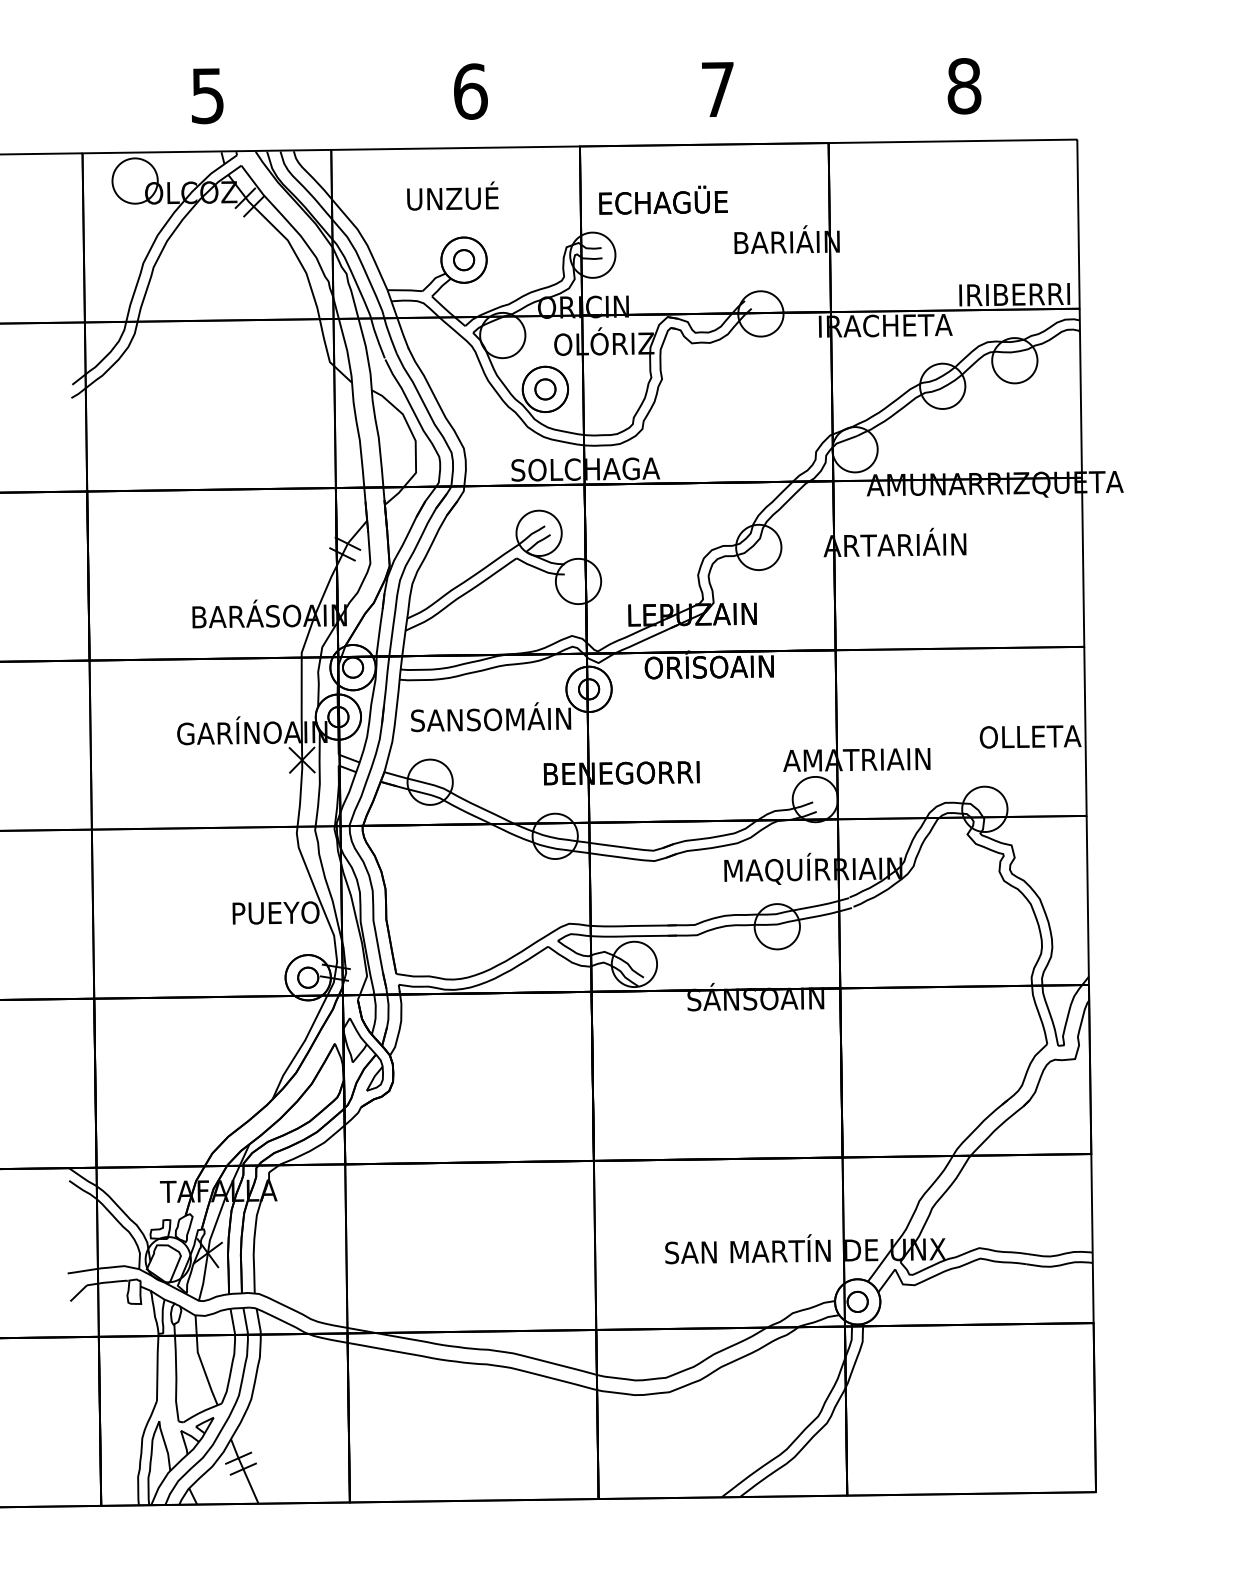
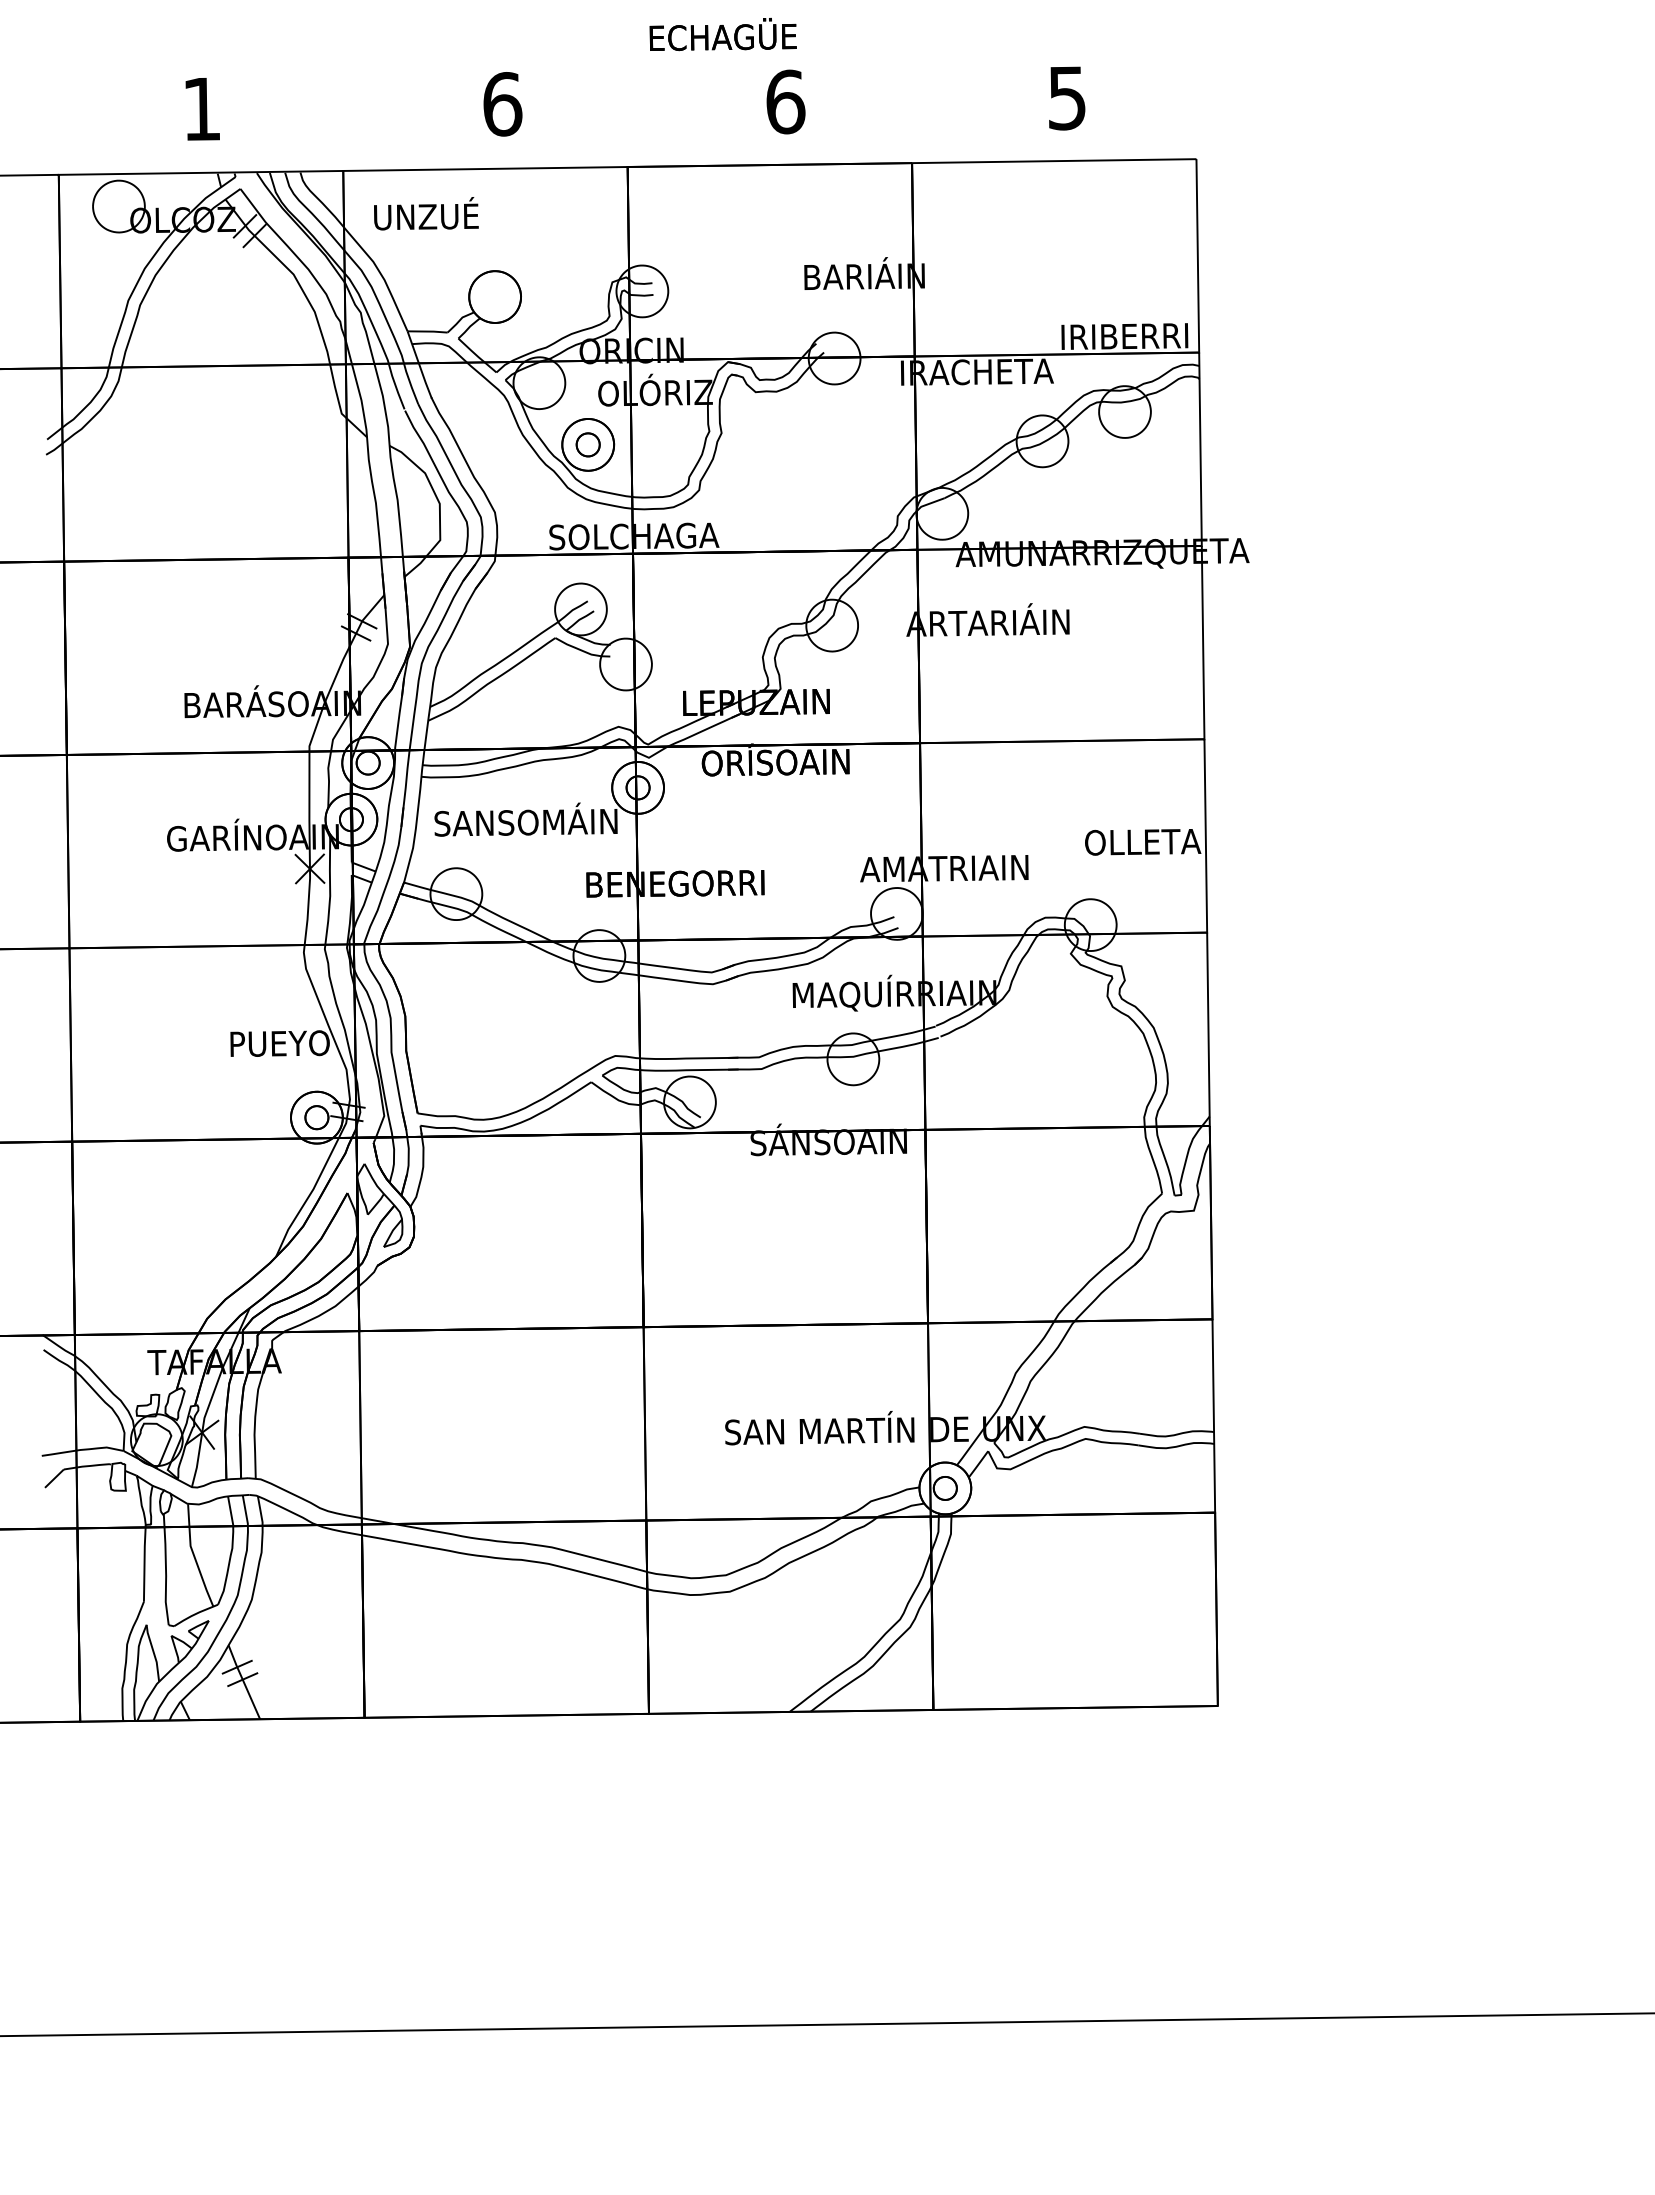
text: (964, 85) -> (1067, 97), 8 -> 5
text: (717, 89) -> (785, 101), 7 -> 6
text: (207, 96) -> (201, 109), 5 -> 1
text: (453, 195) -> (426, 213), moved
text: (662, 200) -> (722, 34), moved
part: (463, 259) -> (494, 296), removed

